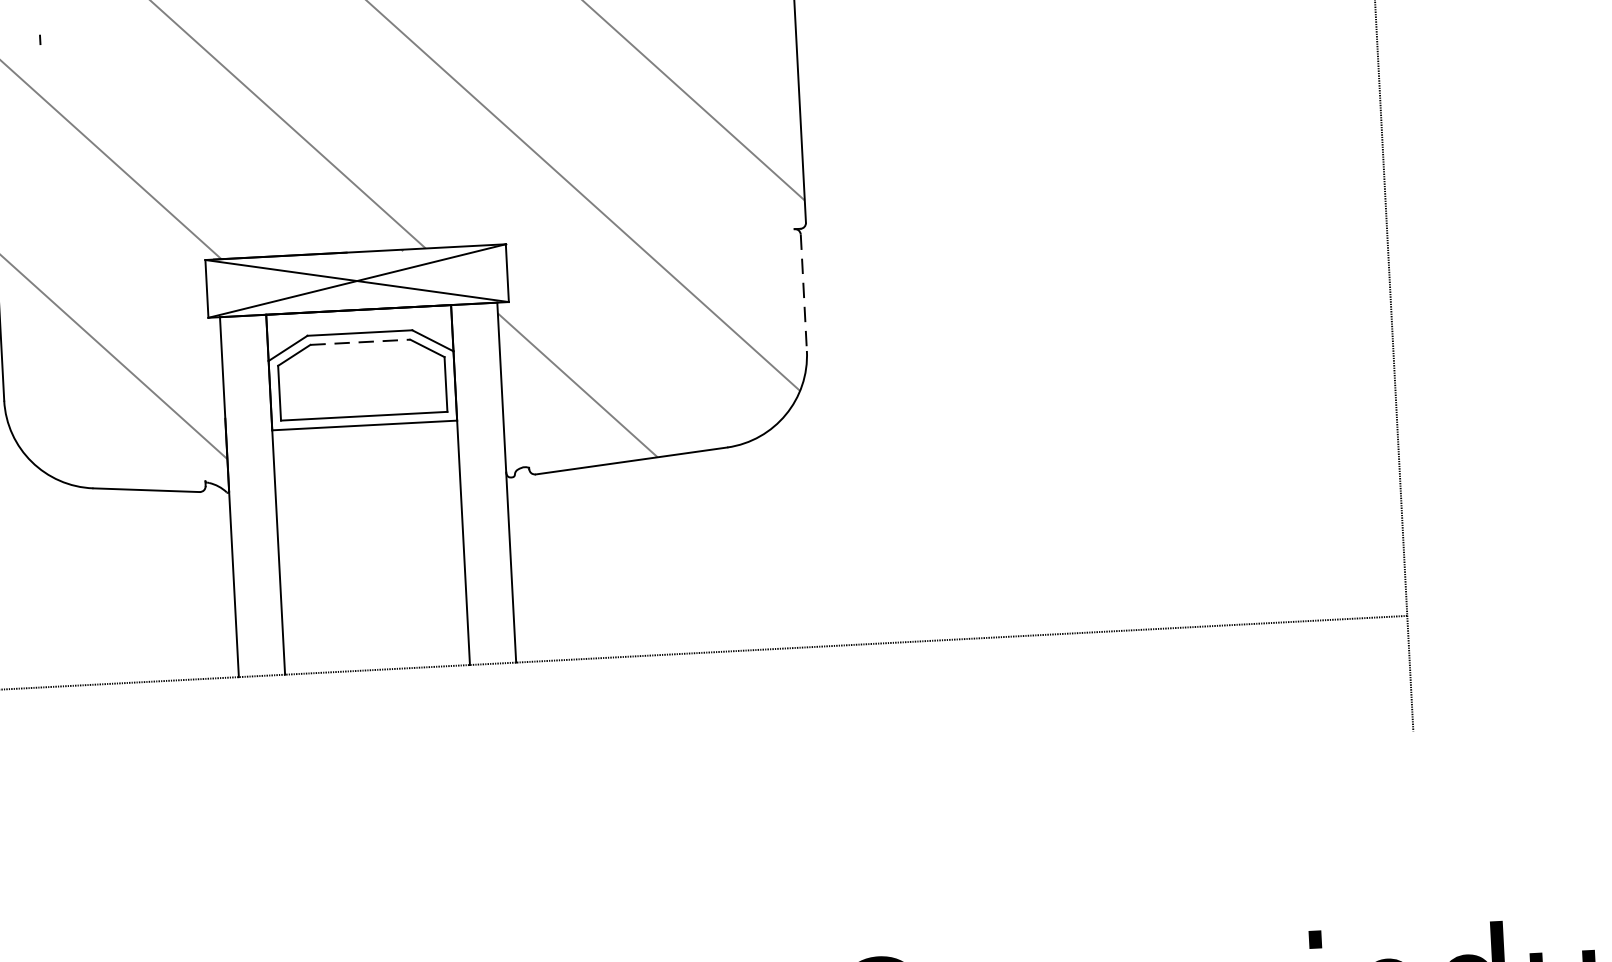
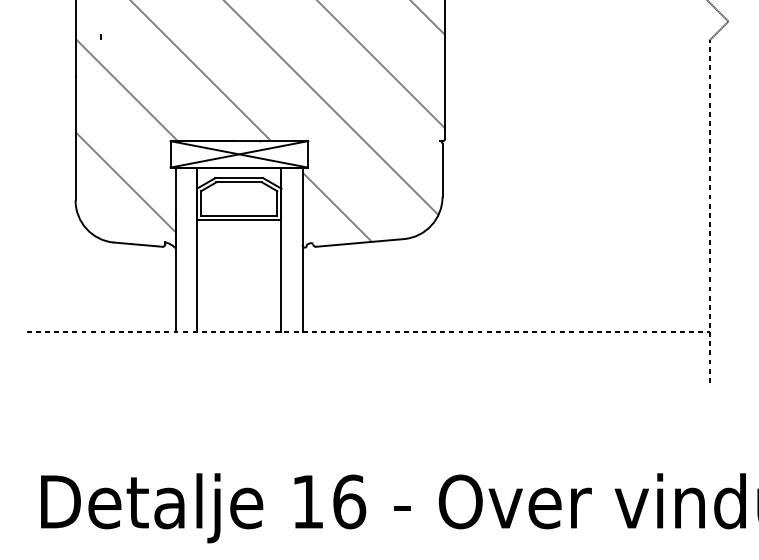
line: (803, 292) -> (442, 170), dashed -> solid
line: (360, 342) -> (239, 182), dashed -> solid

